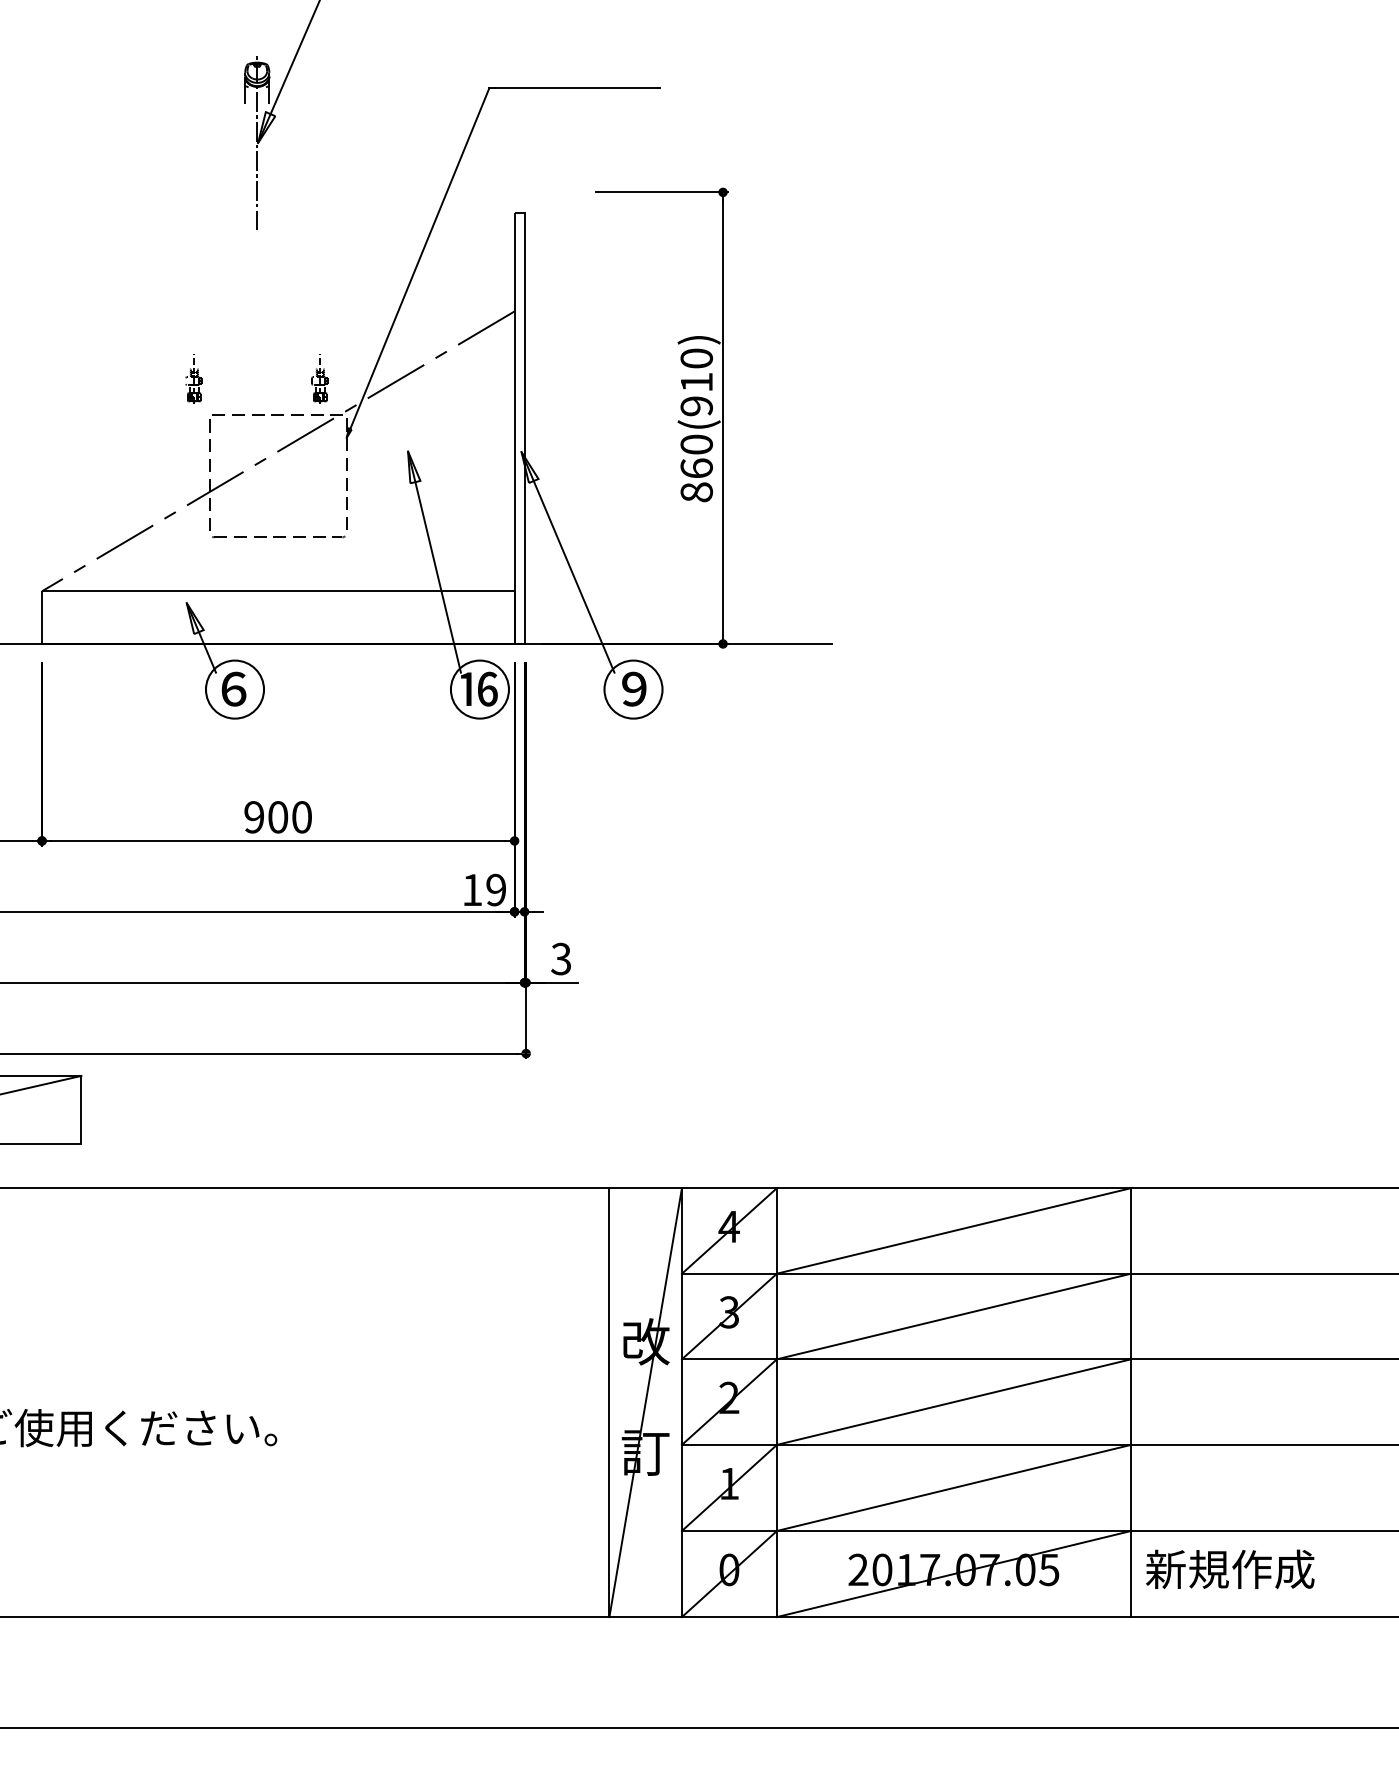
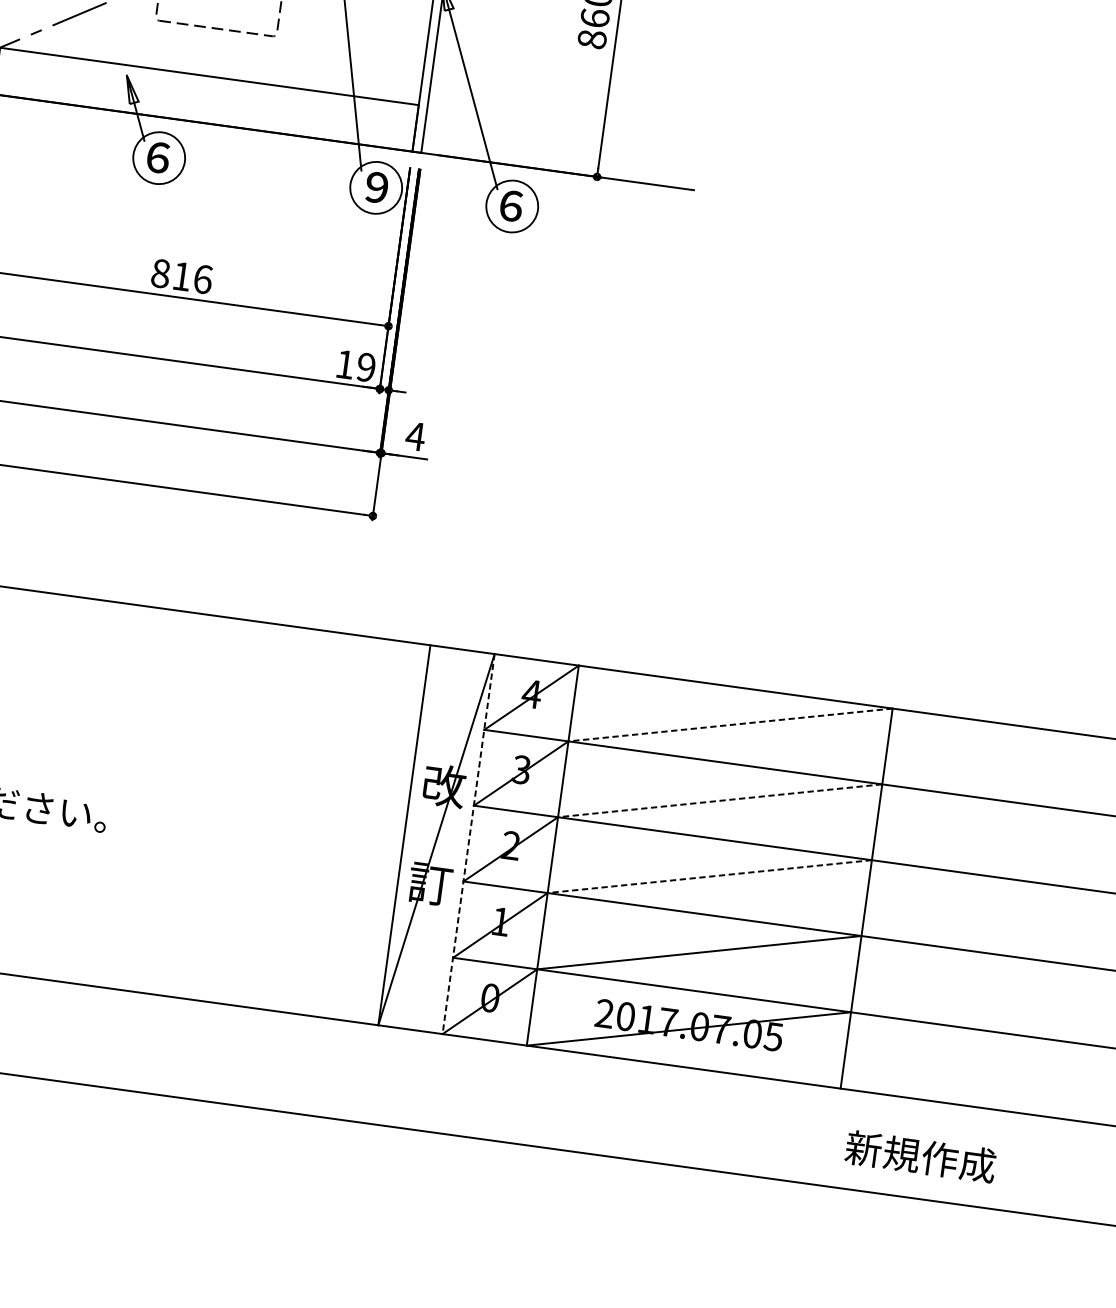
text: (479, 688) -> (375, 186), ⑯ -> ⑨
text: (633, 688) -> (512, 205), ⑨ -> ⑥
text: (278, 817) -> (182, 276), 900 -> 816
text: (561, 958) -> (415, 436), 3 -> 4
line: (953, 1231) -> (729, 725), solid -> dashed
line: (953, 1316) -> (719, 800), solid -> dashed
line: (953, 1402) -> (709, 876), solid -> dashed
line: (681, 1403) -> (468, 844), solid -> dashed
text: (1230, 1569) -> (920, 1156), moved

